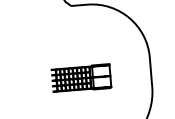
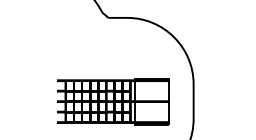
part: (81, 78) -> (113, 101), size x1.67

